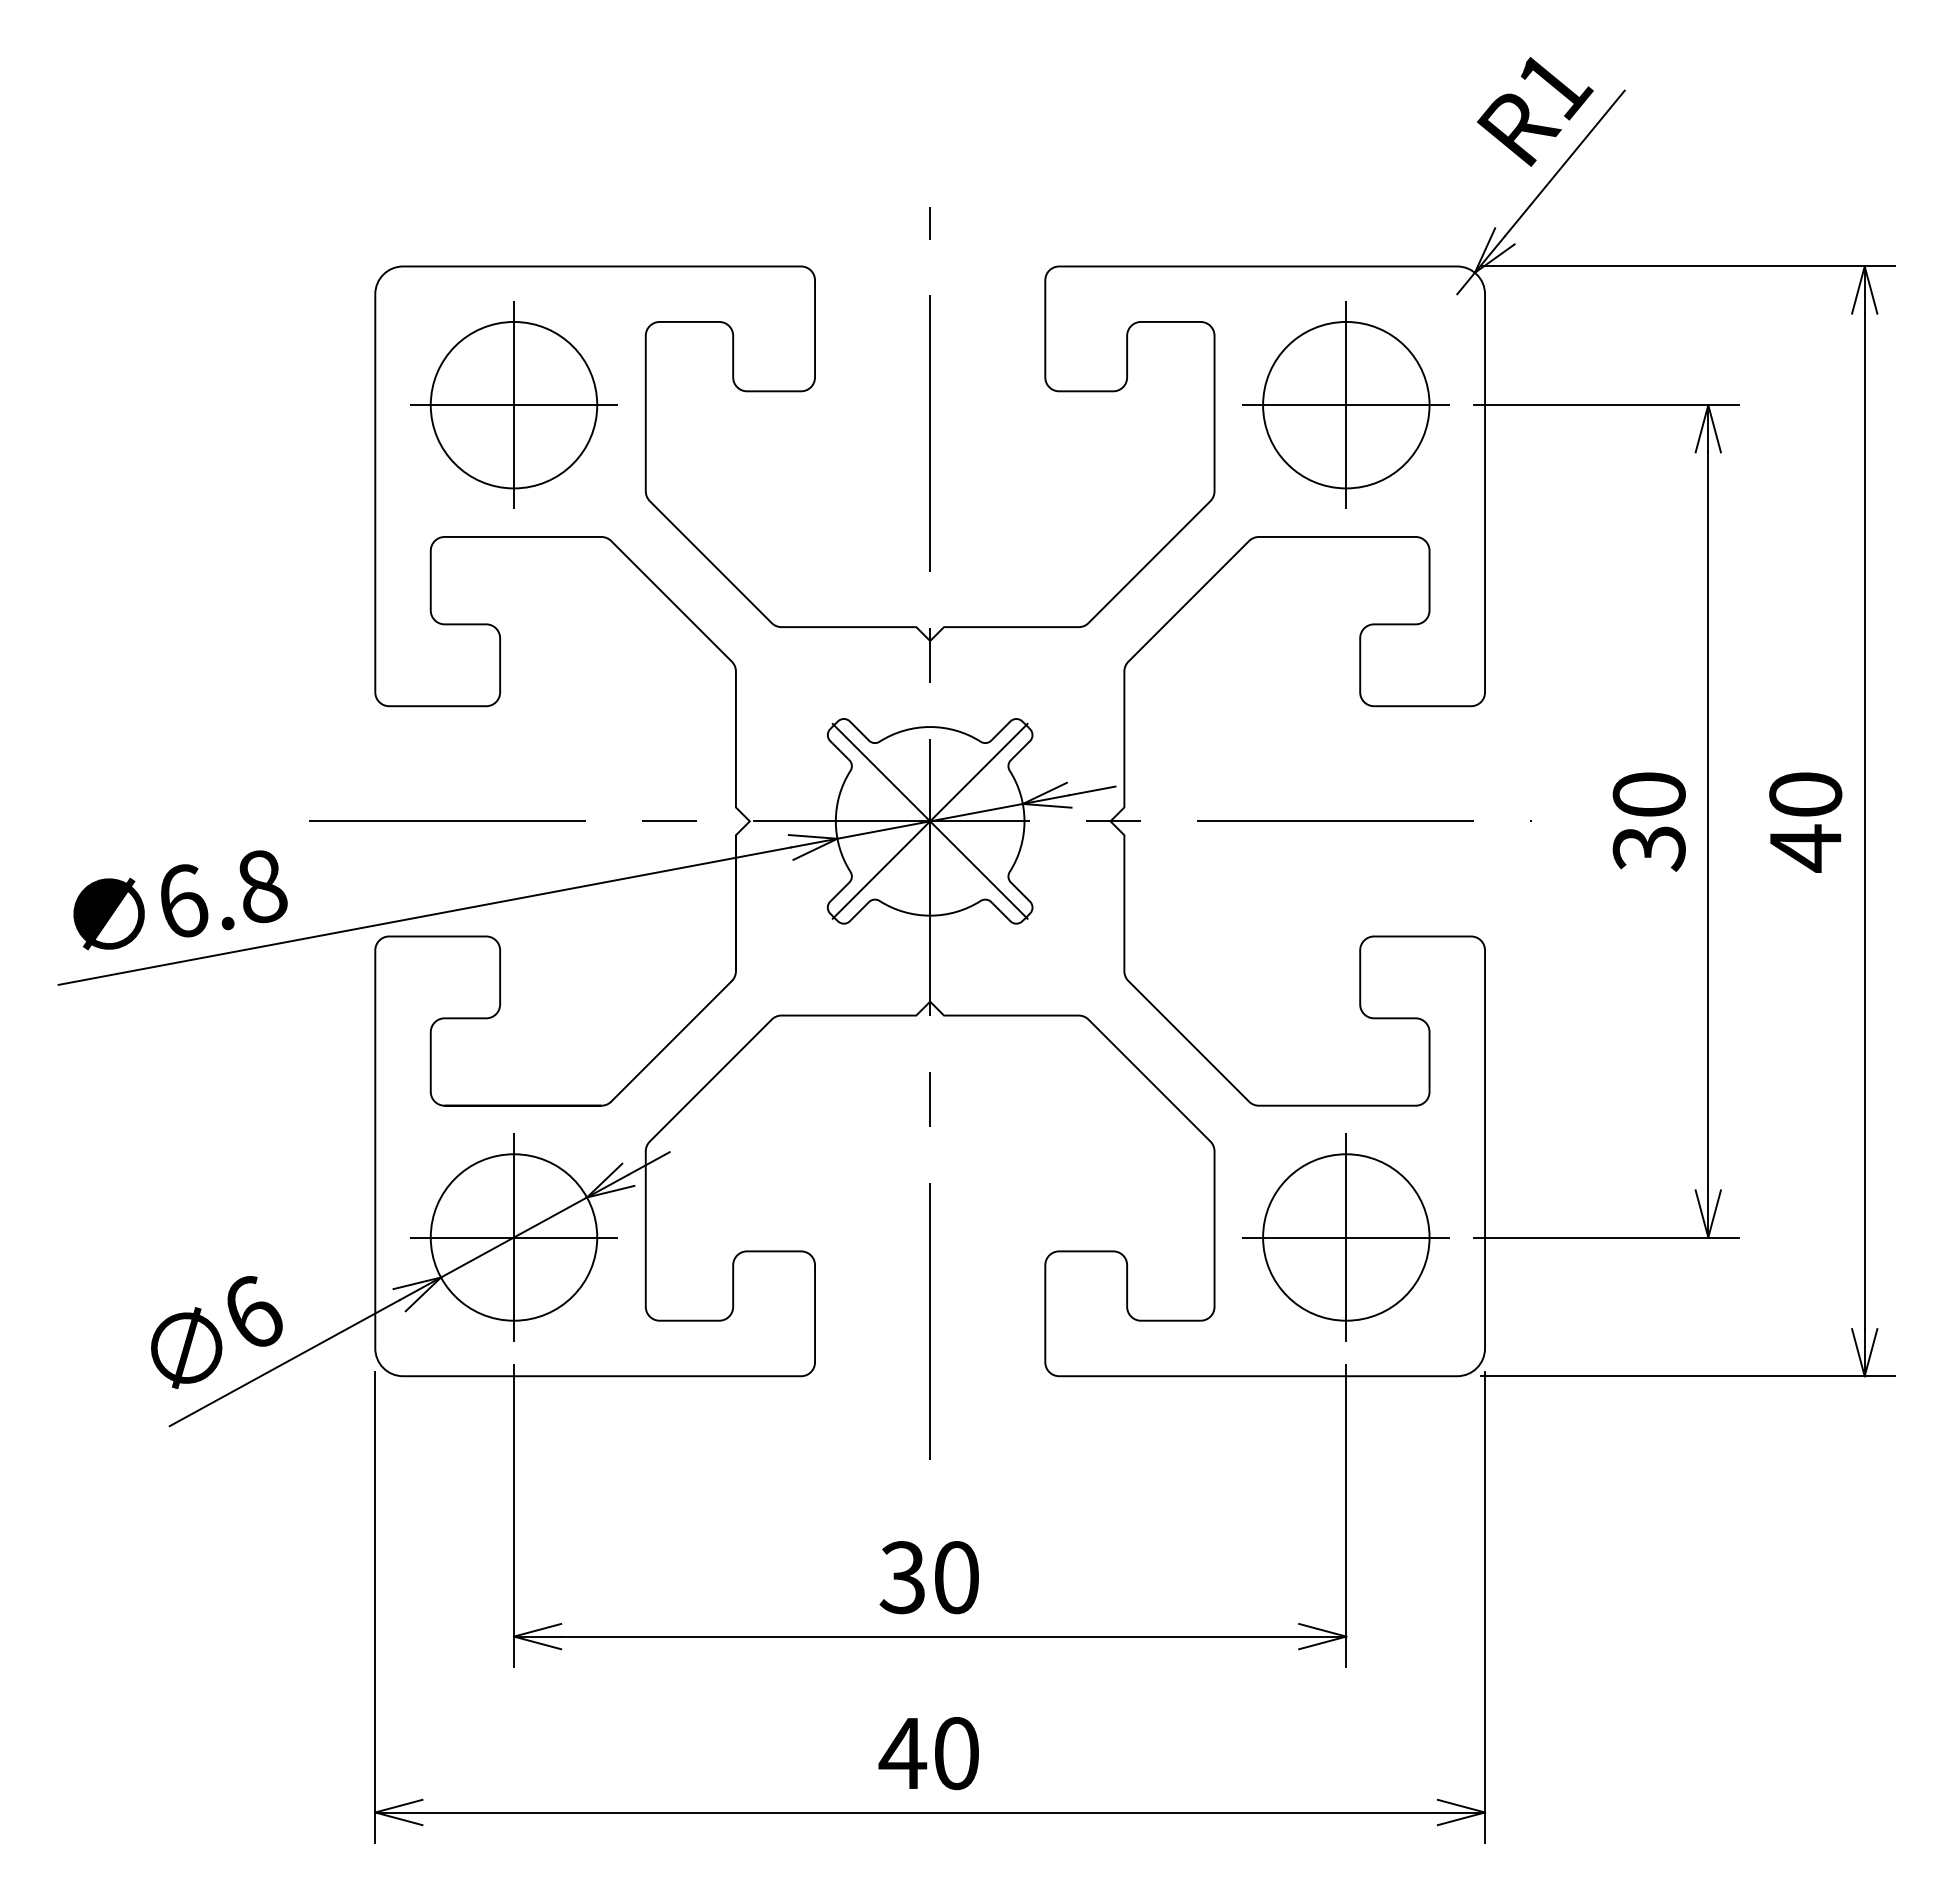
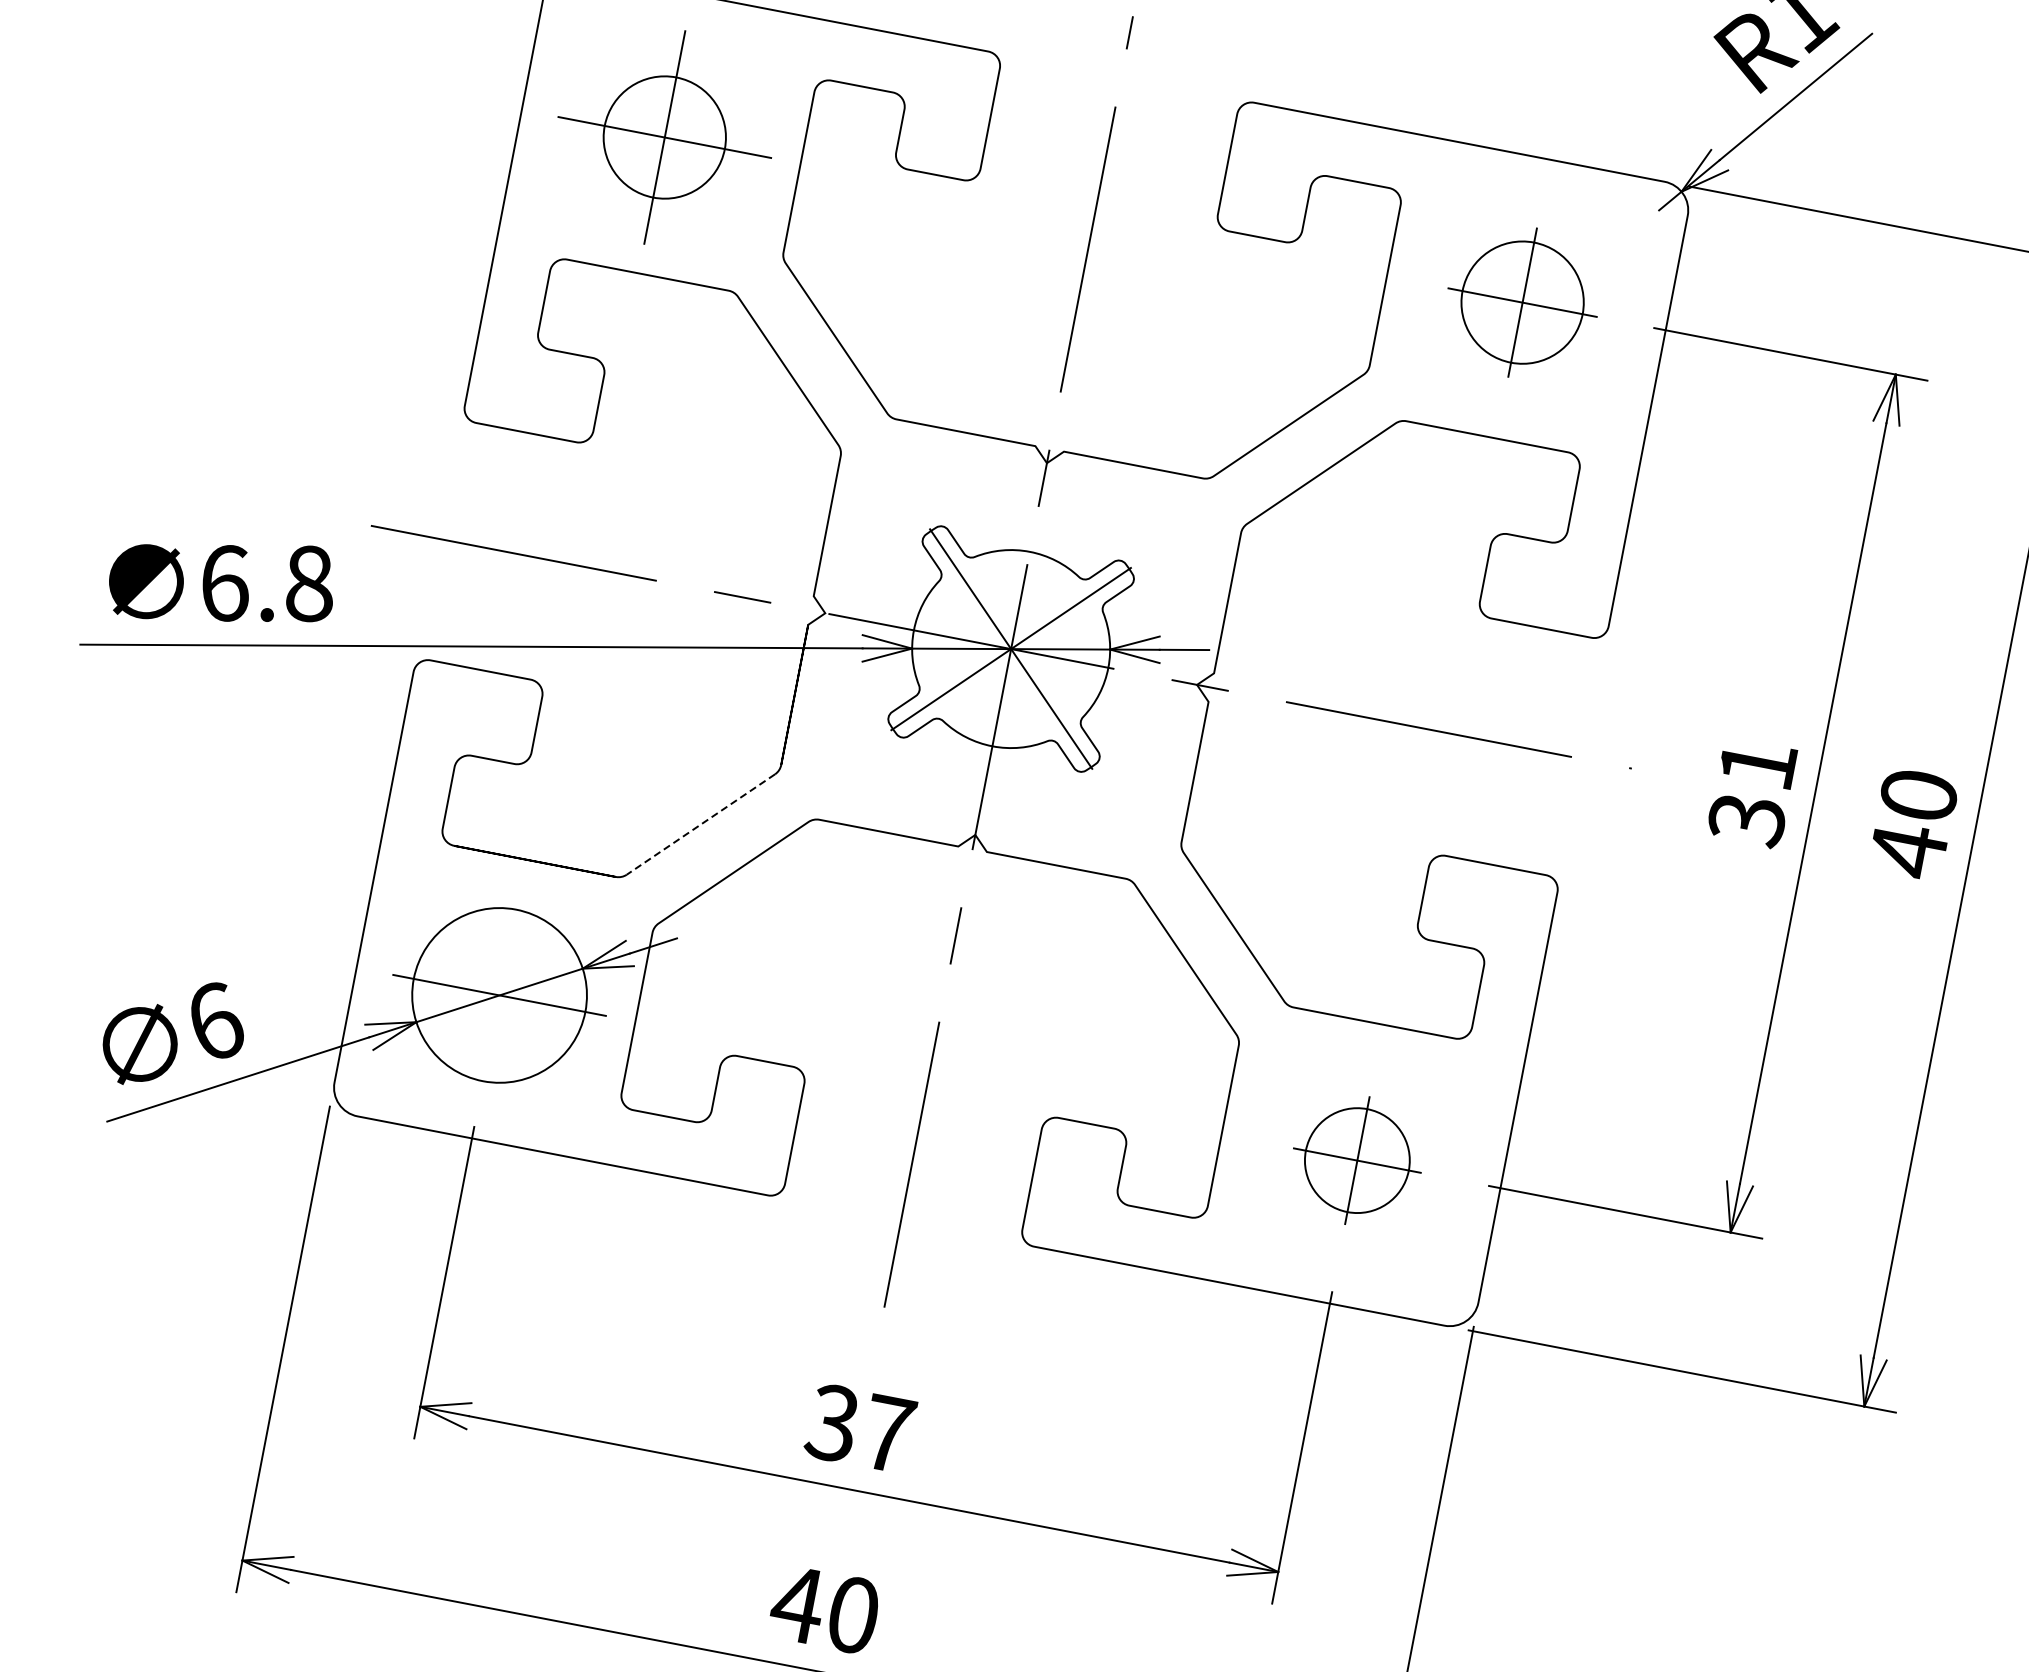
circle: (513, 404) -> (664, 136), size x0.7
part: (1345, 404) -> (1522, 301), size x0.7
text: (1648, 794) -> (1756, 763), 30 -> 31
line: (671, 1041) -> (700, 824), solid -> dashed
line: (514, 1237) -> (500, 995), removed
part: (1345, 1237) -> (1356, 1160), size x0.6
text: (956, 1577) -> (888, 1433), 30 -> 37

